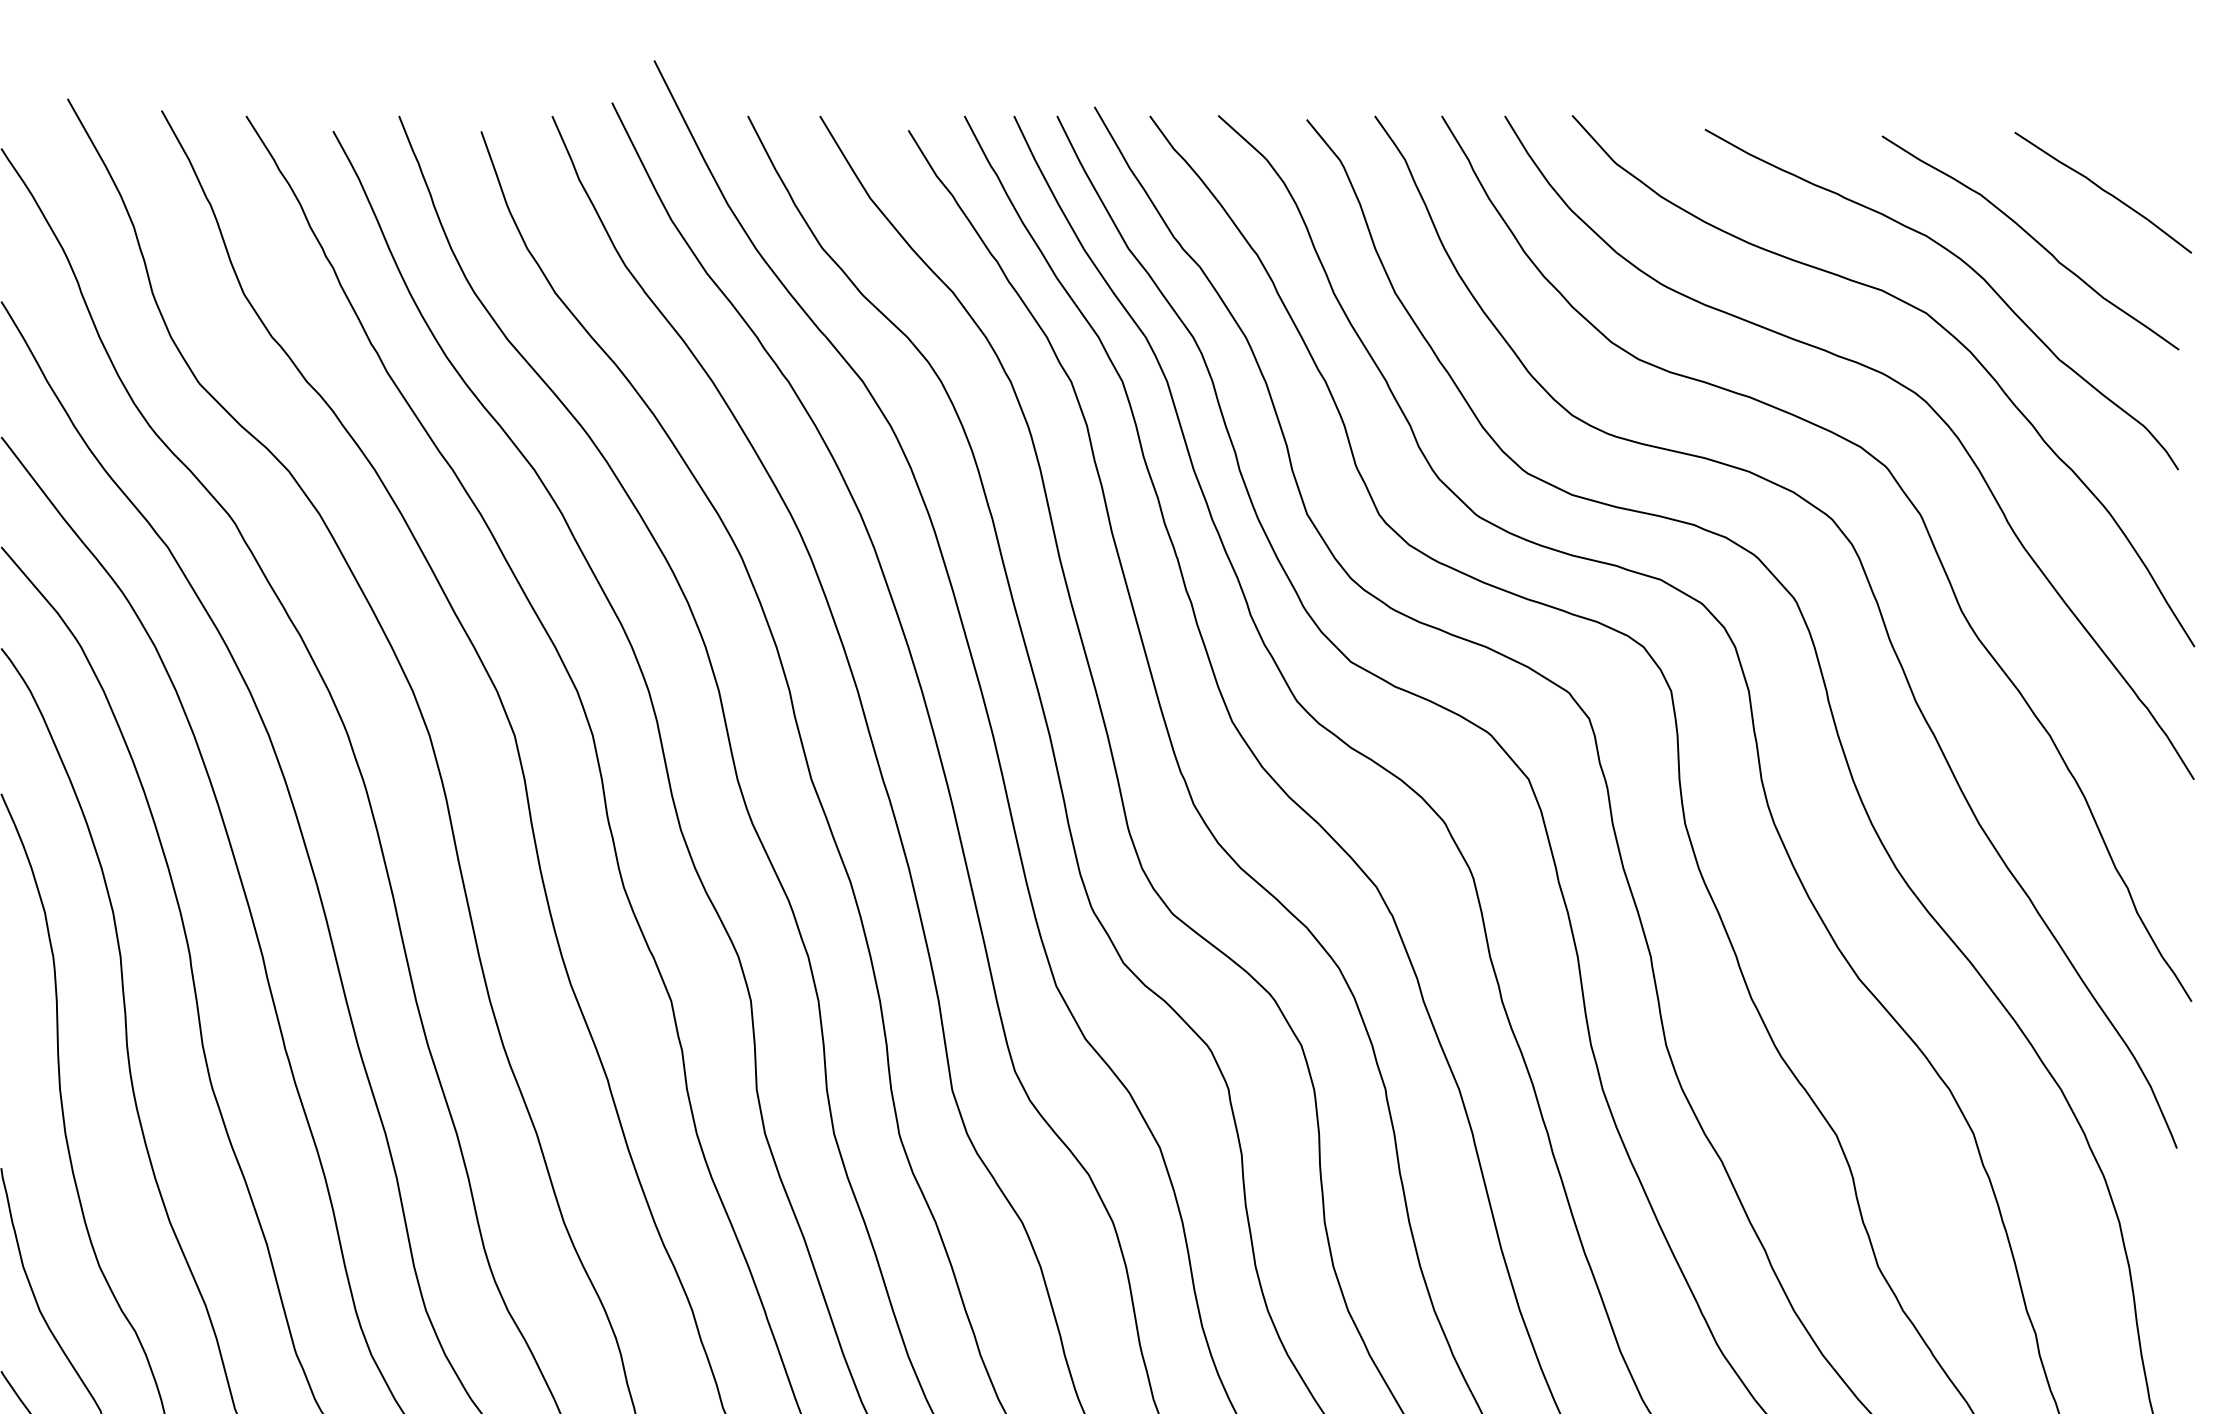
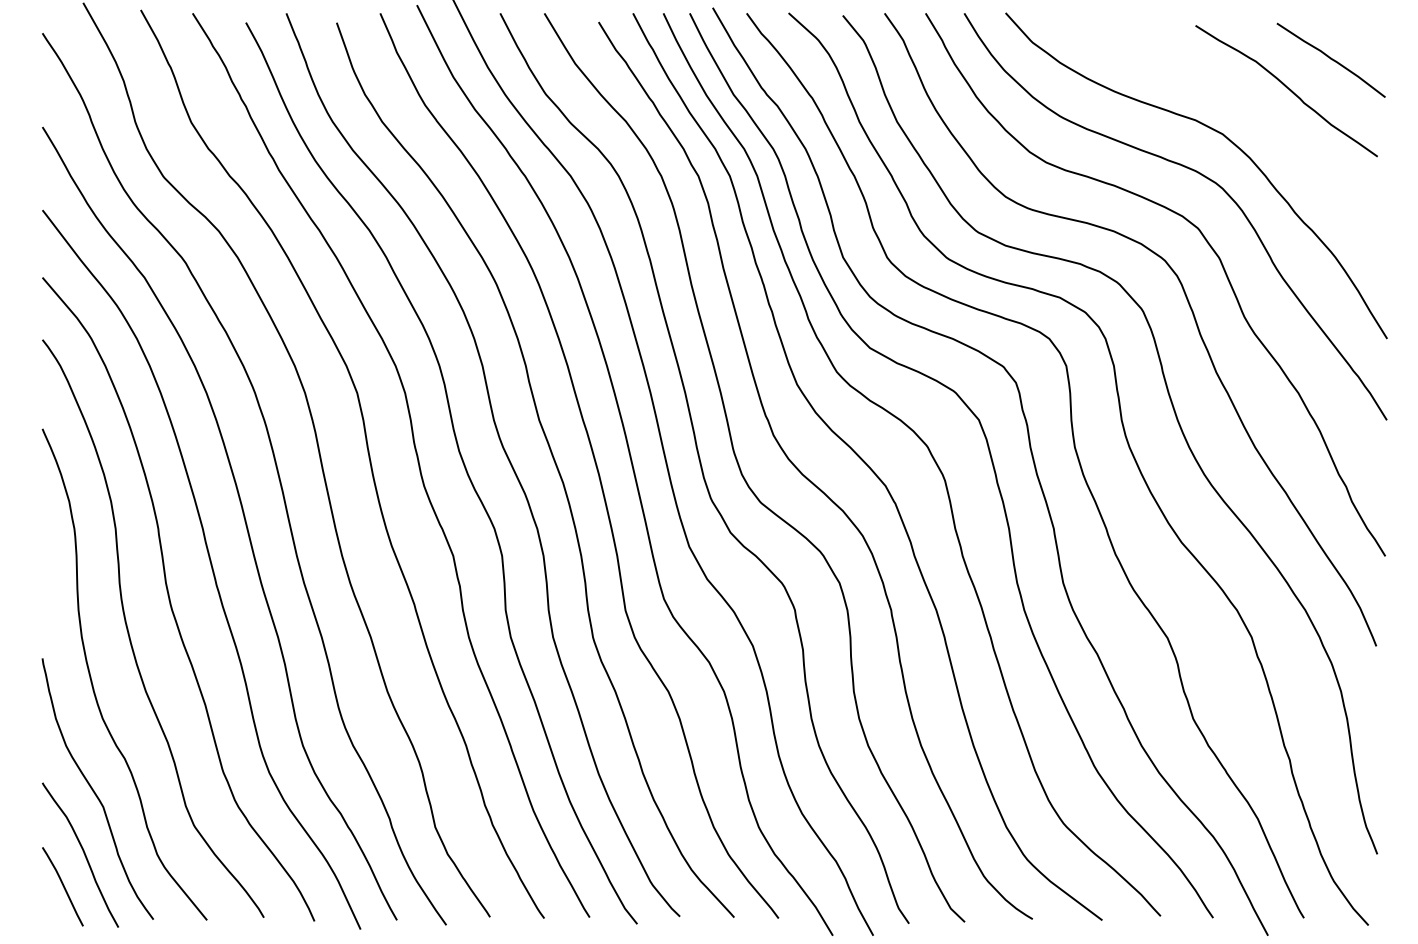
curve: (1969, 269) -> (1249, 107), removed

